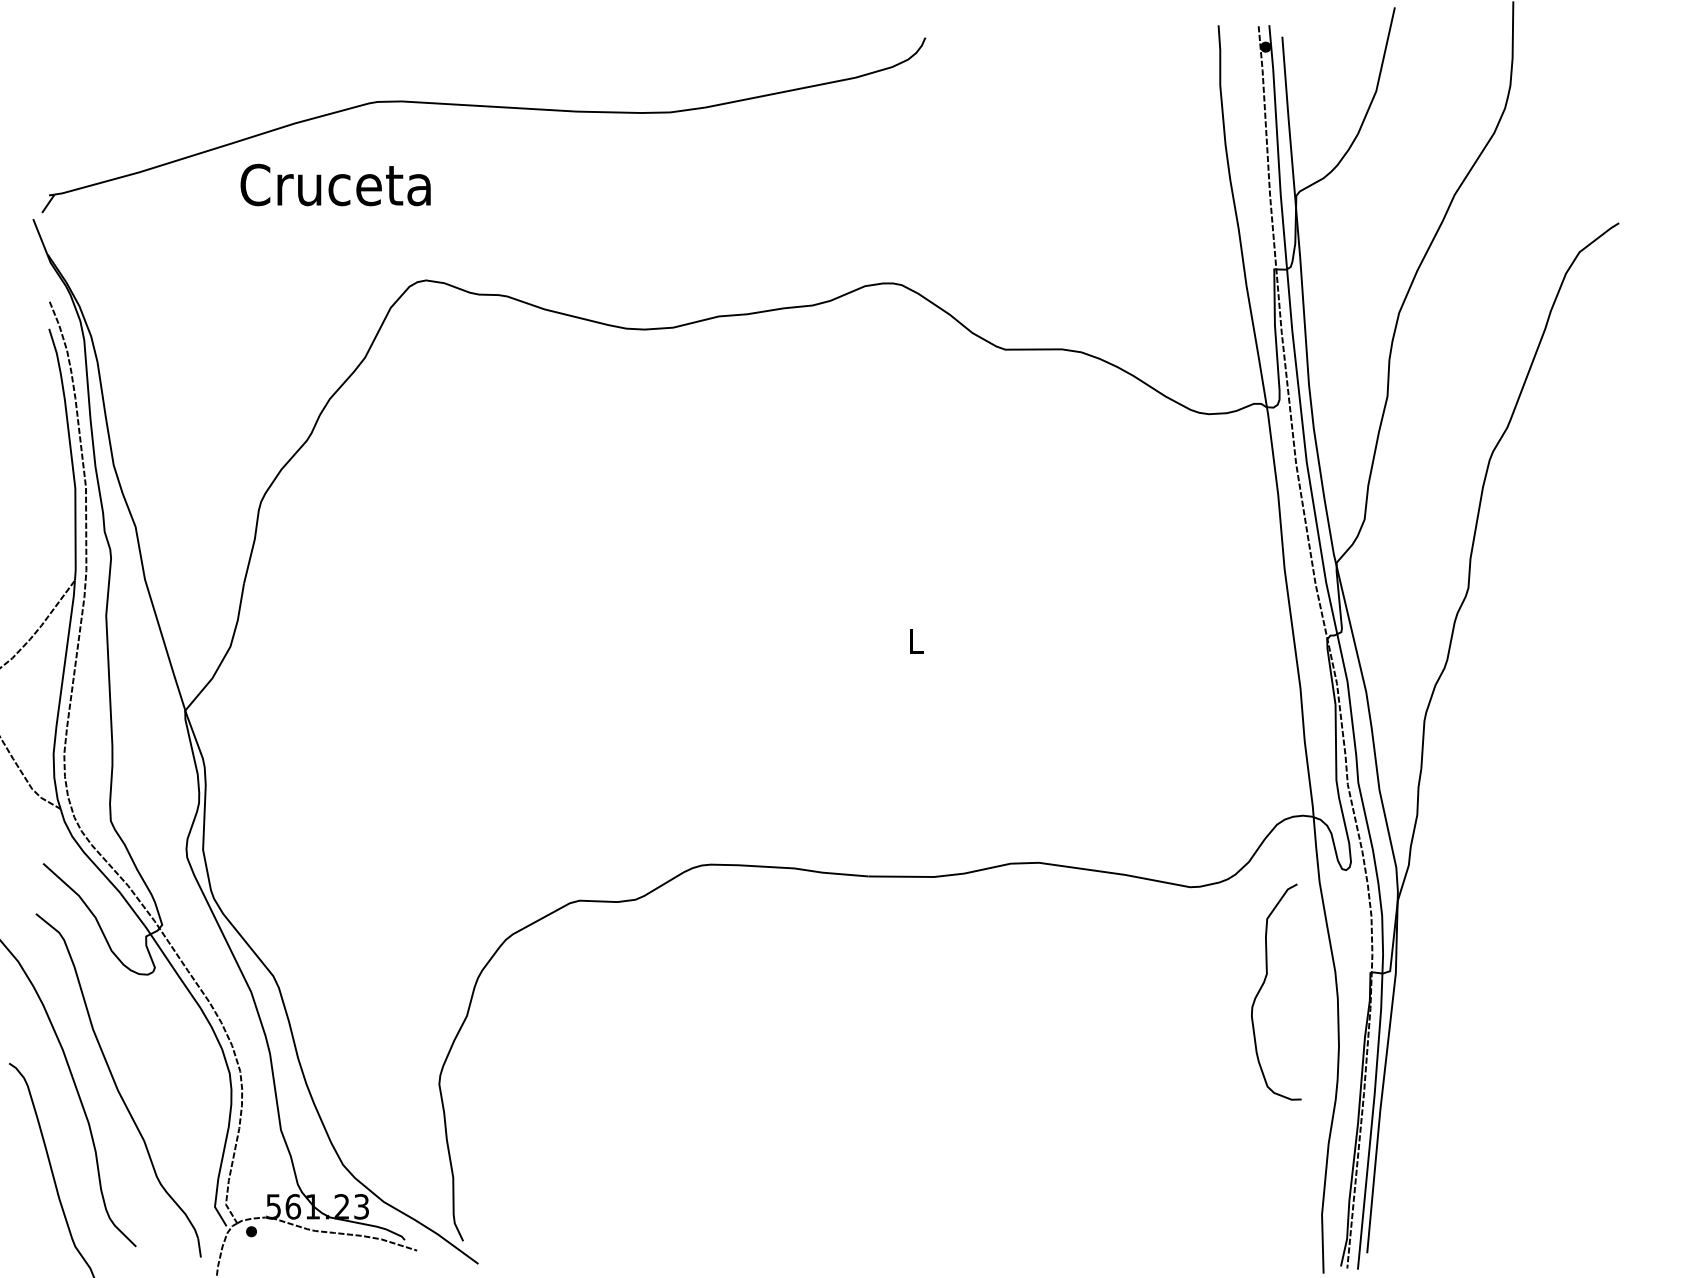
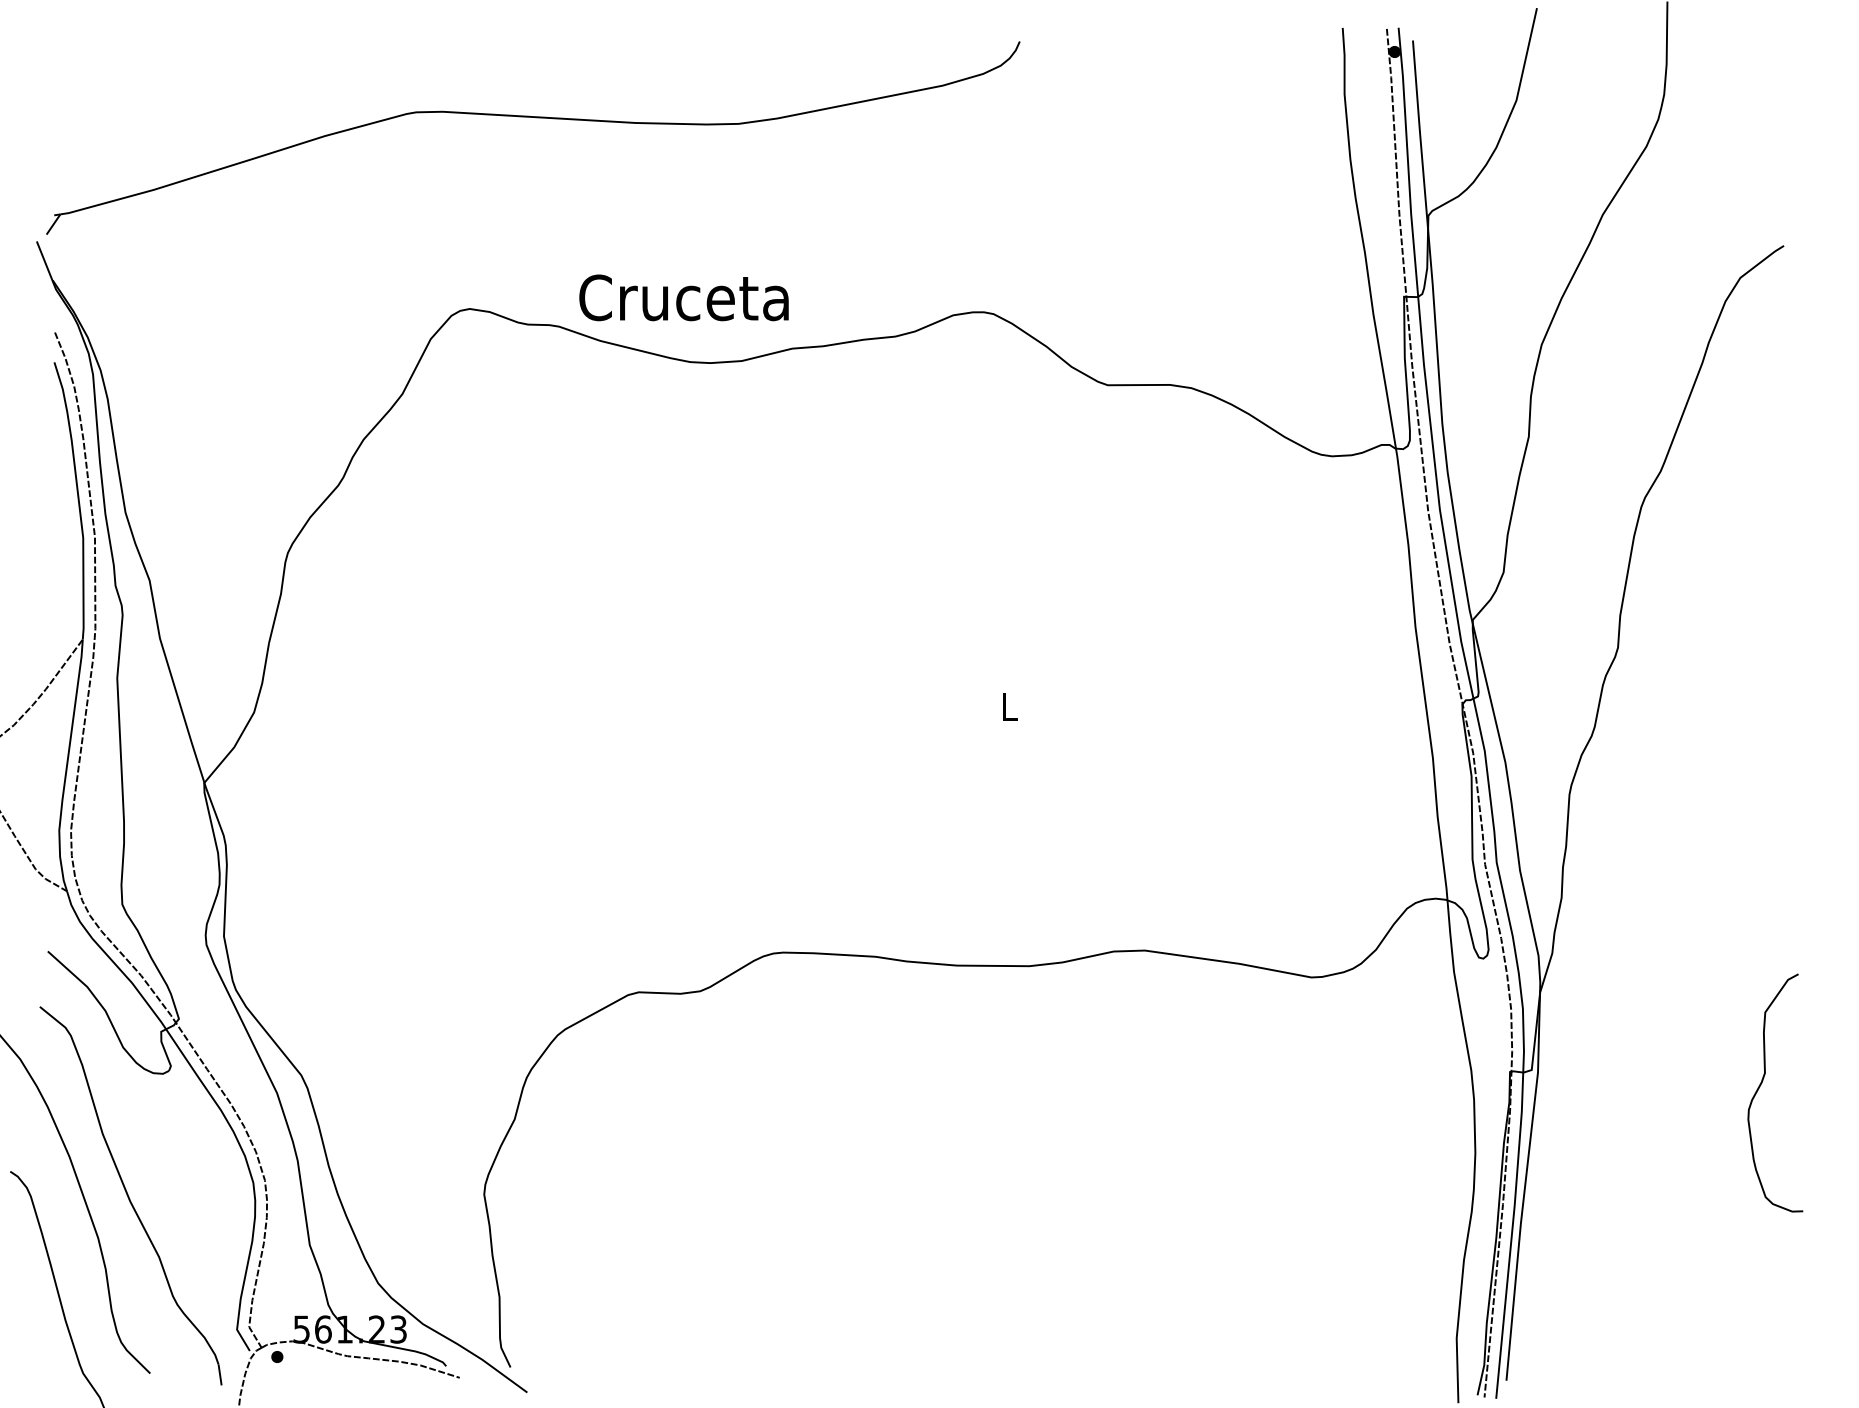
text: (335, 184) -> (683, 297), moved
curve: (1263, 985) -> (1761, 1085), moved

